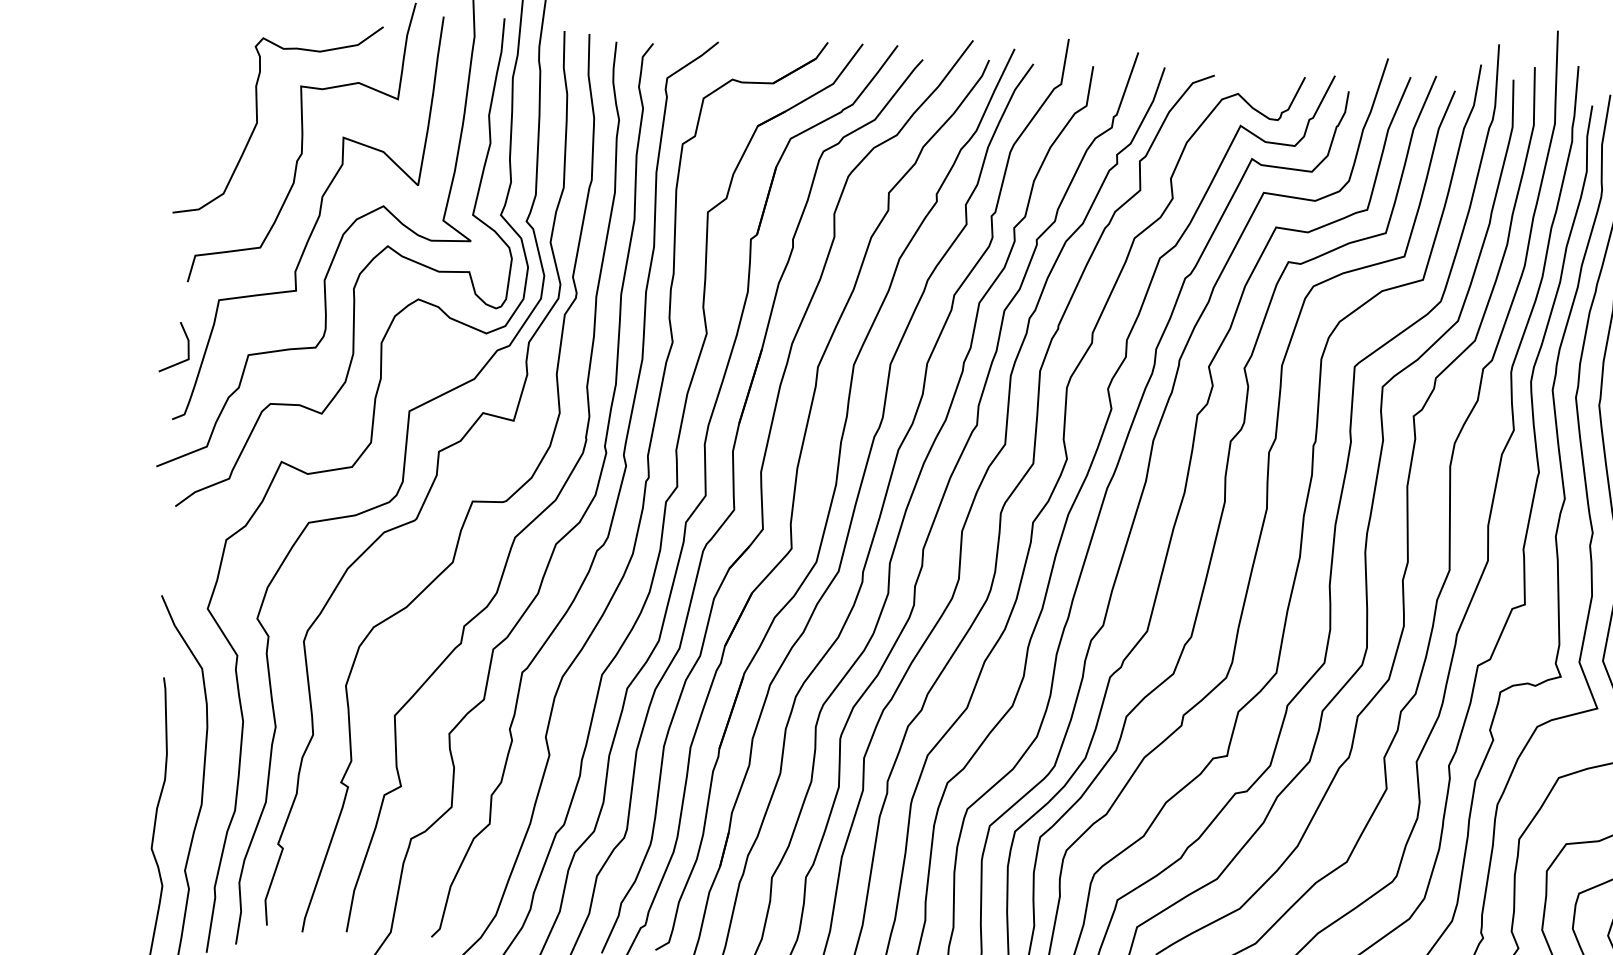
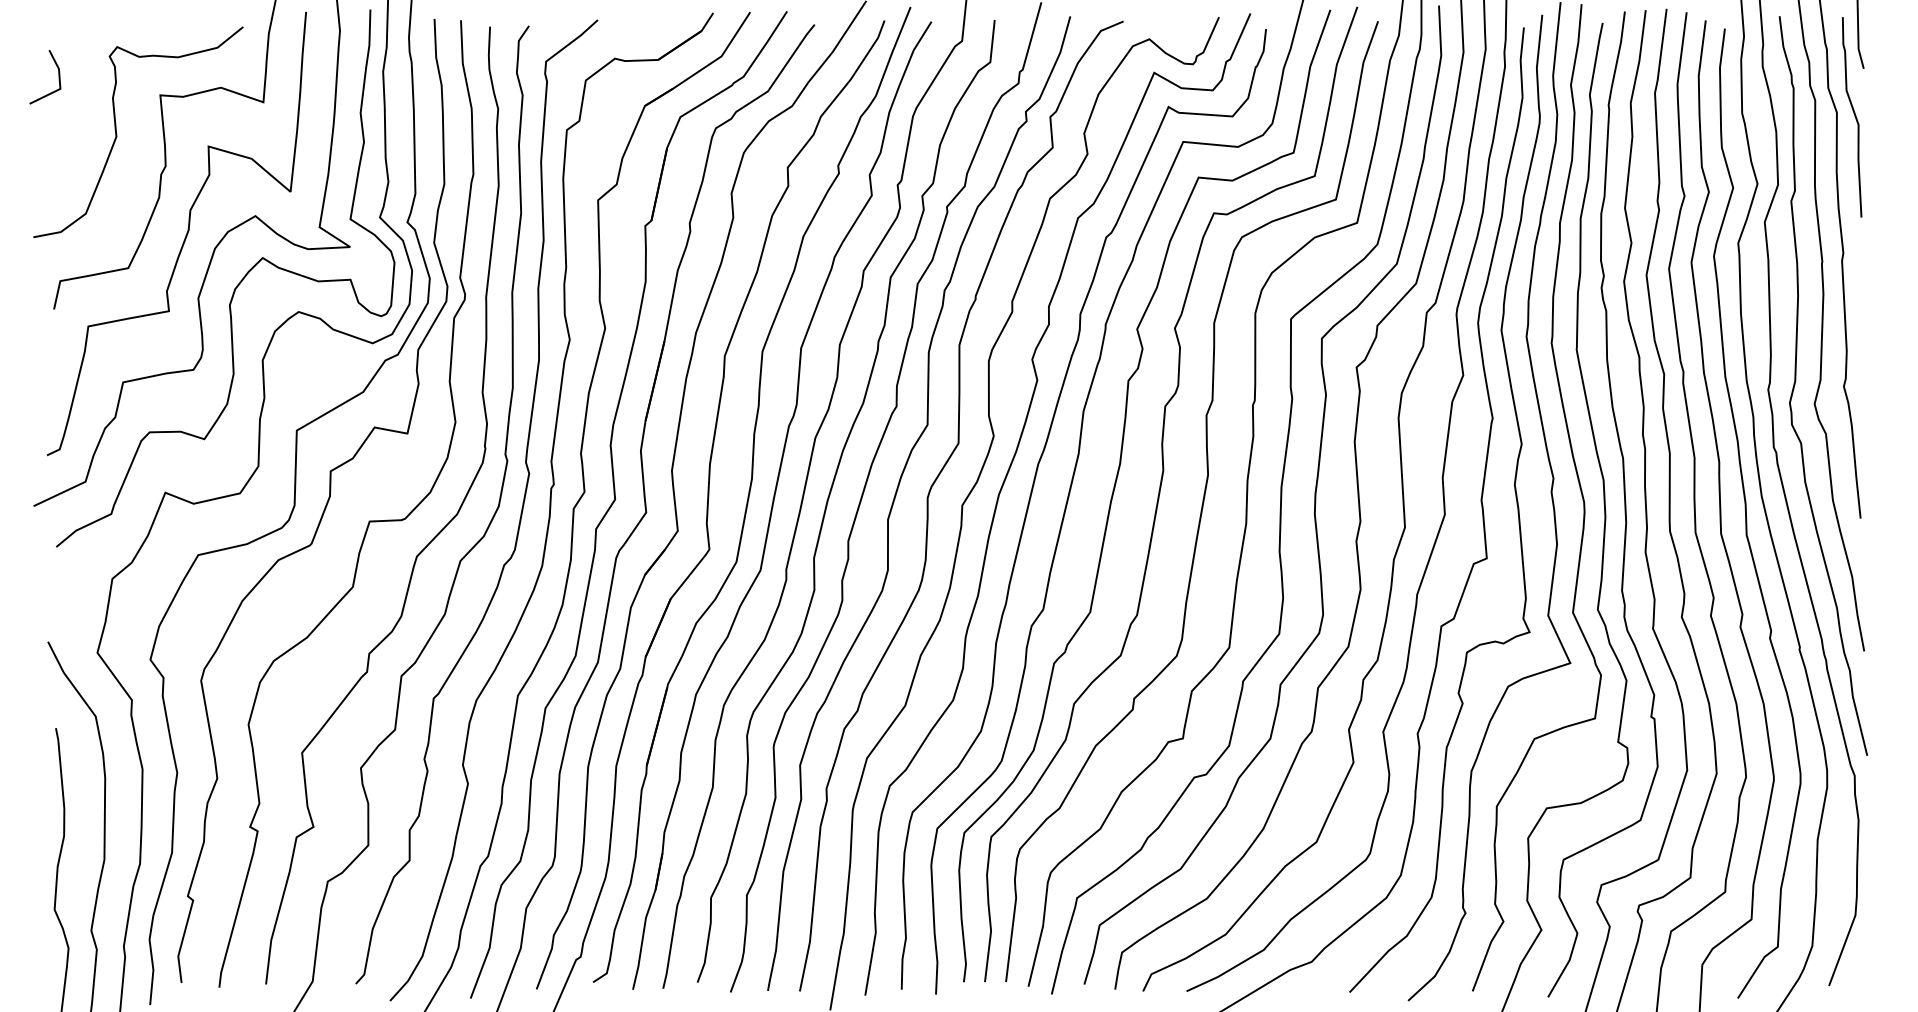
line: (187, 348) -> (58, 77), moved

